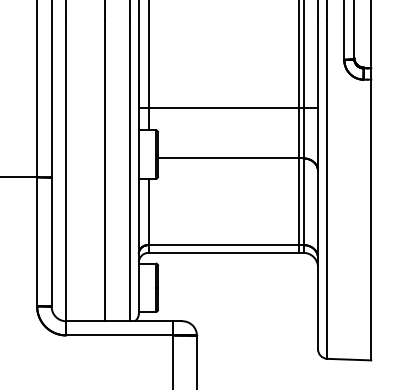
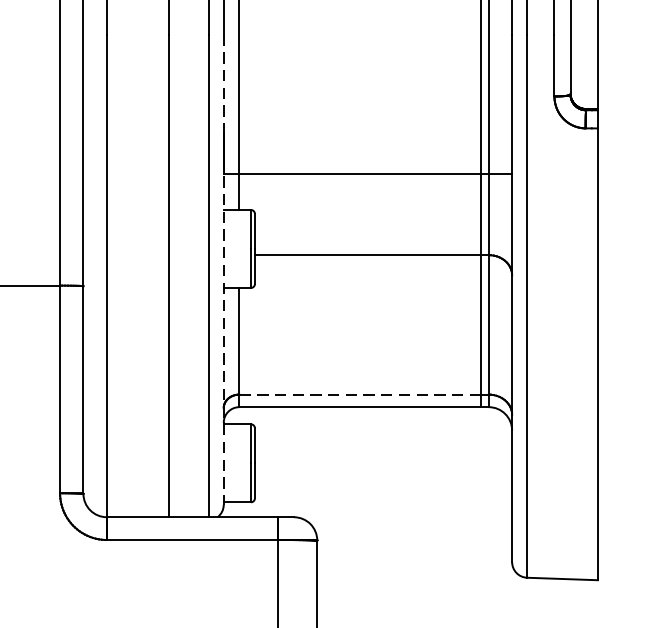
line: (138, 167) -> (223, 269), solid -> dashed
line: (223, 245) -> (359, 395), solid -> dashed

